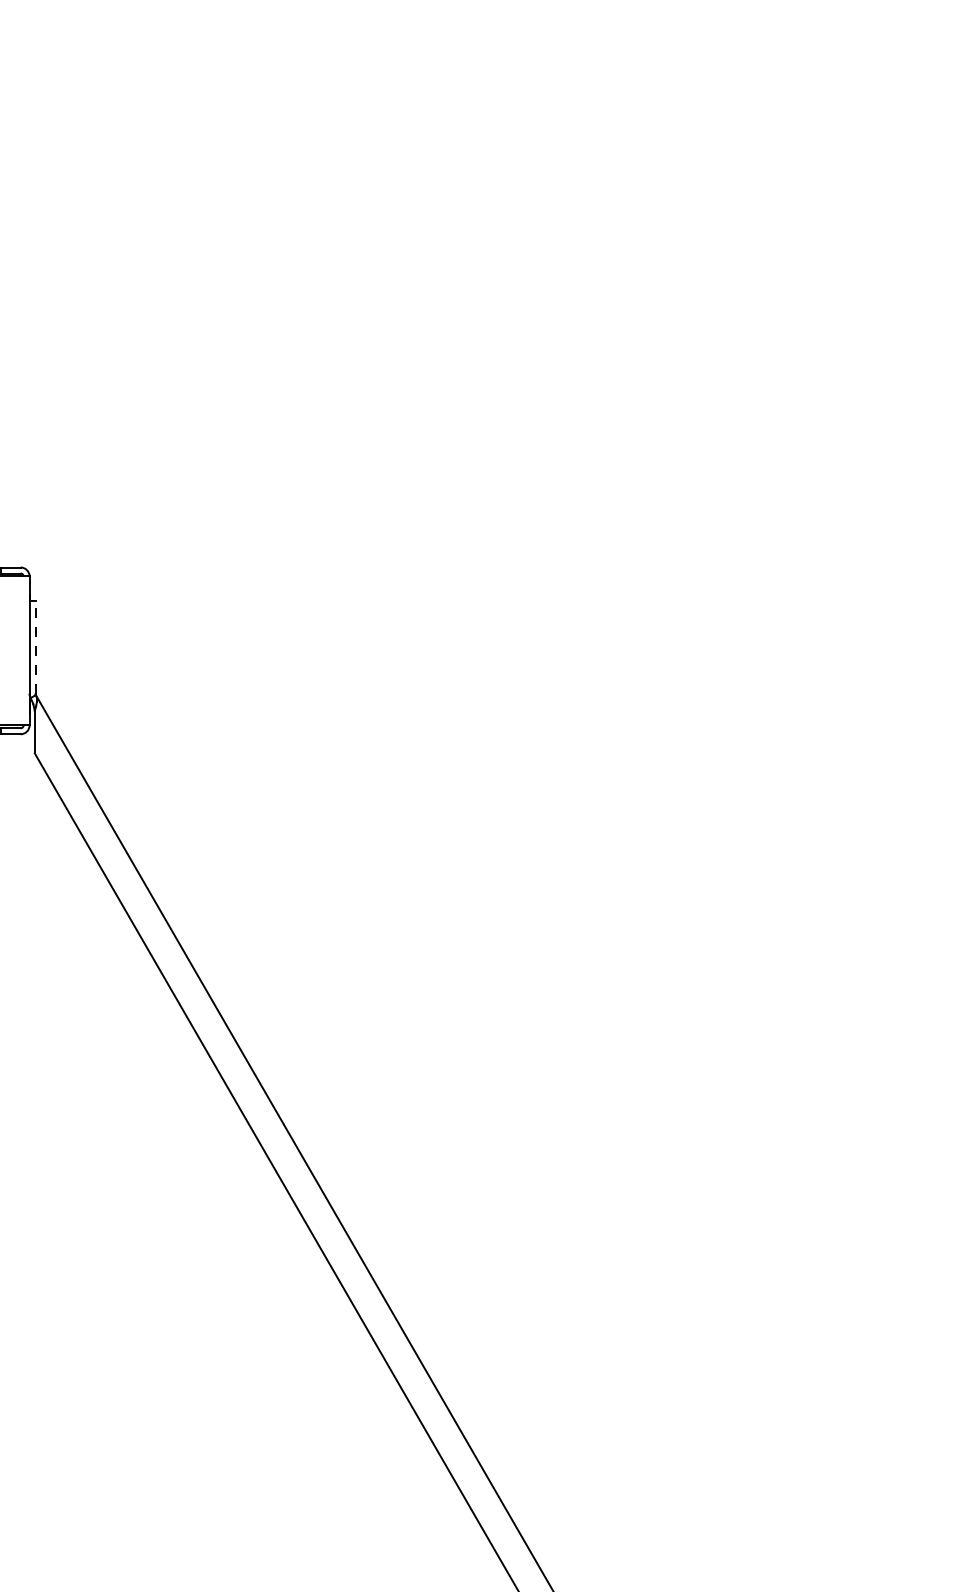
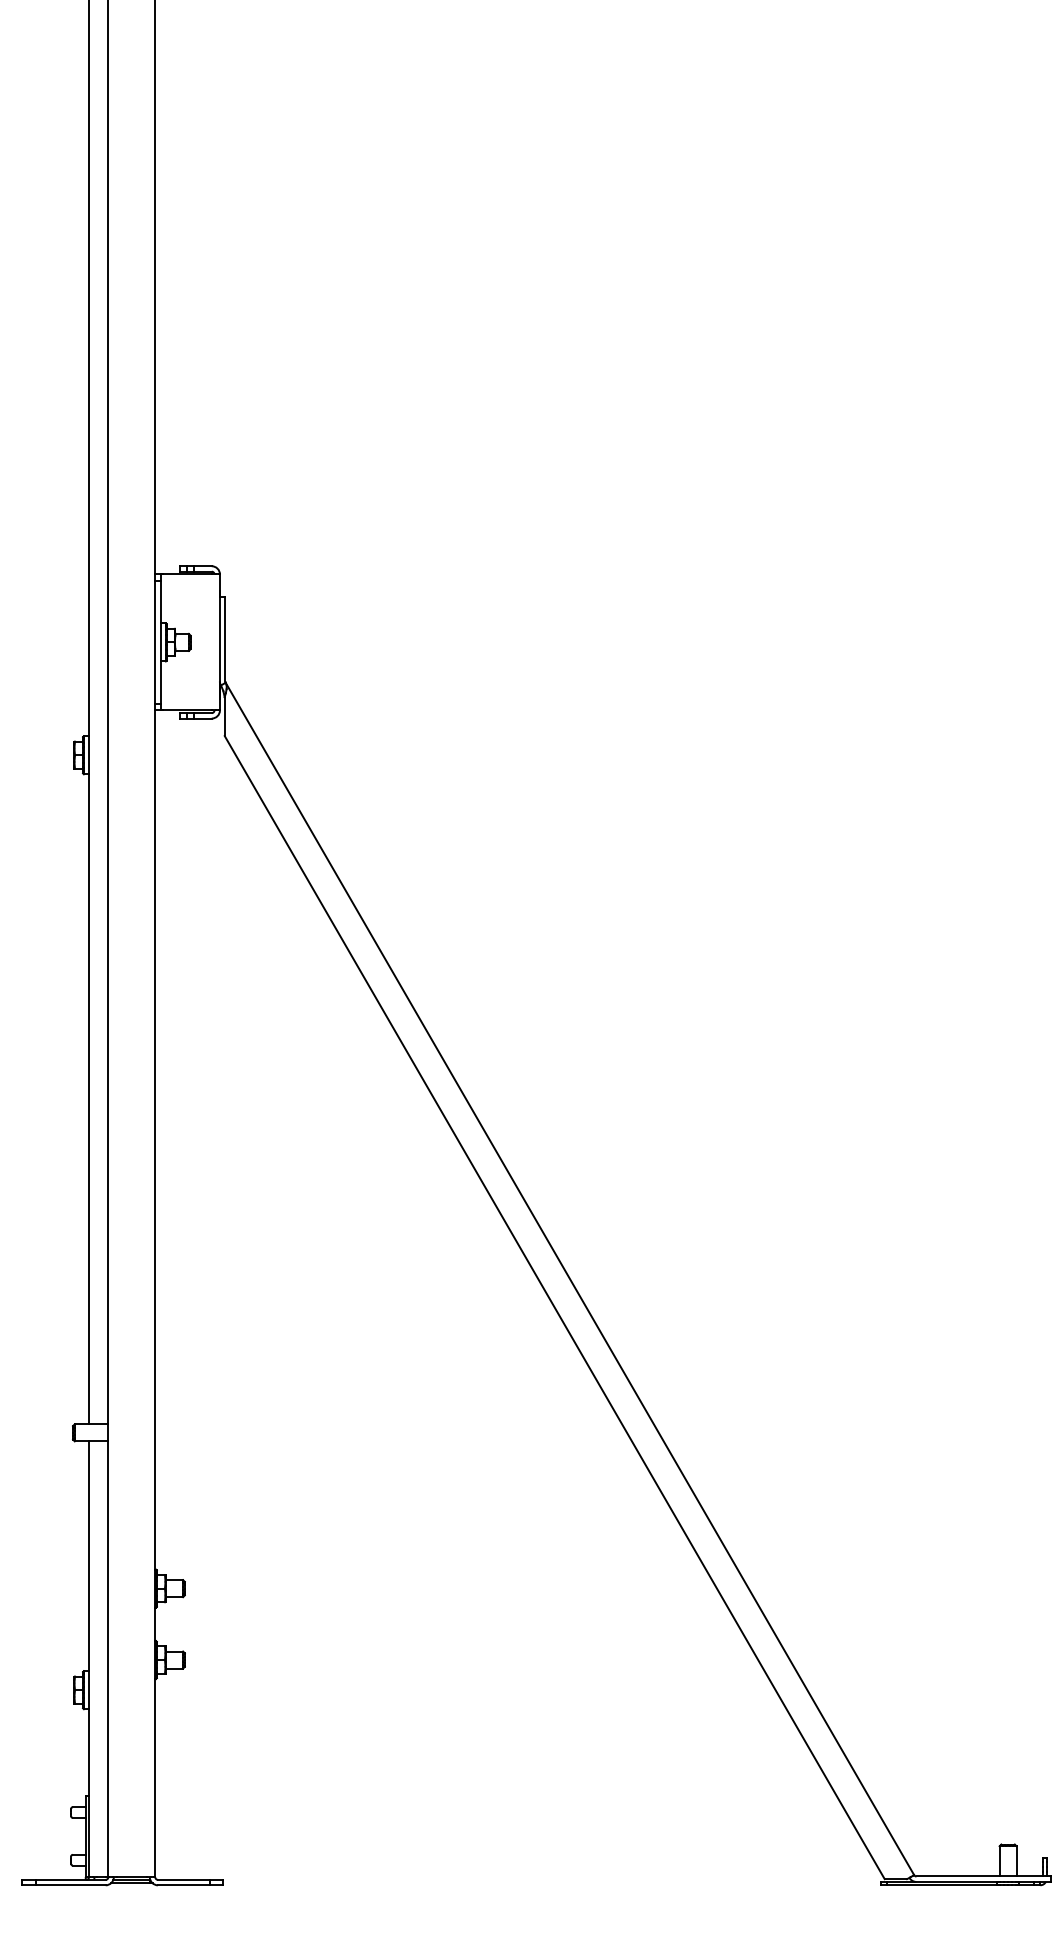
line: (35, 646) -> (225, 638), dashed -> solid

